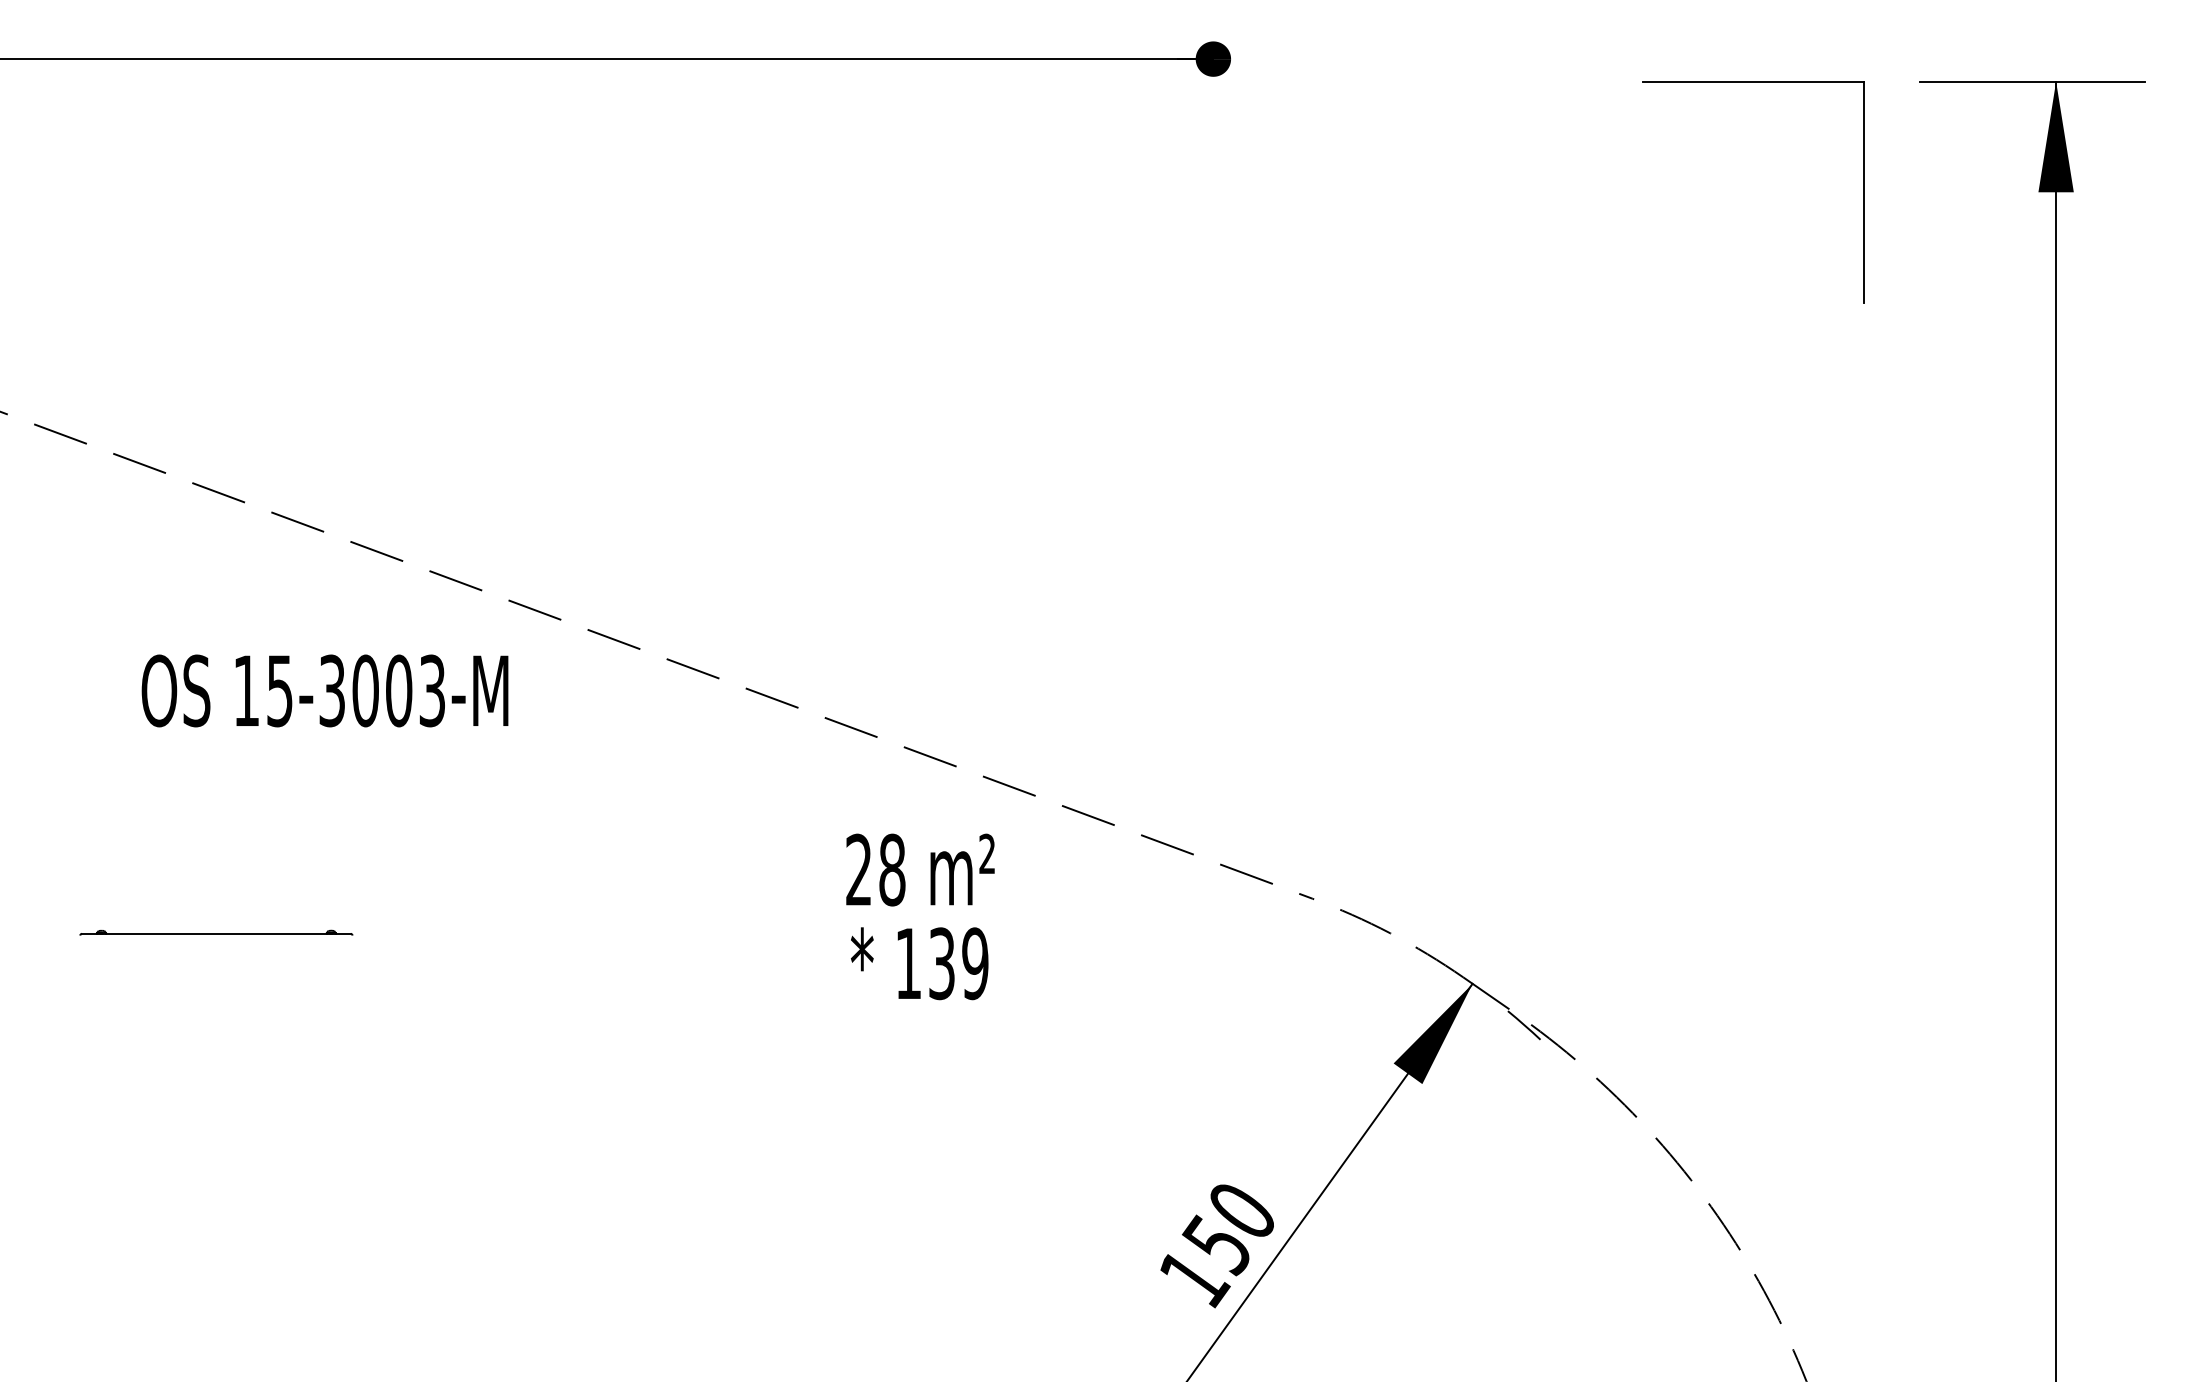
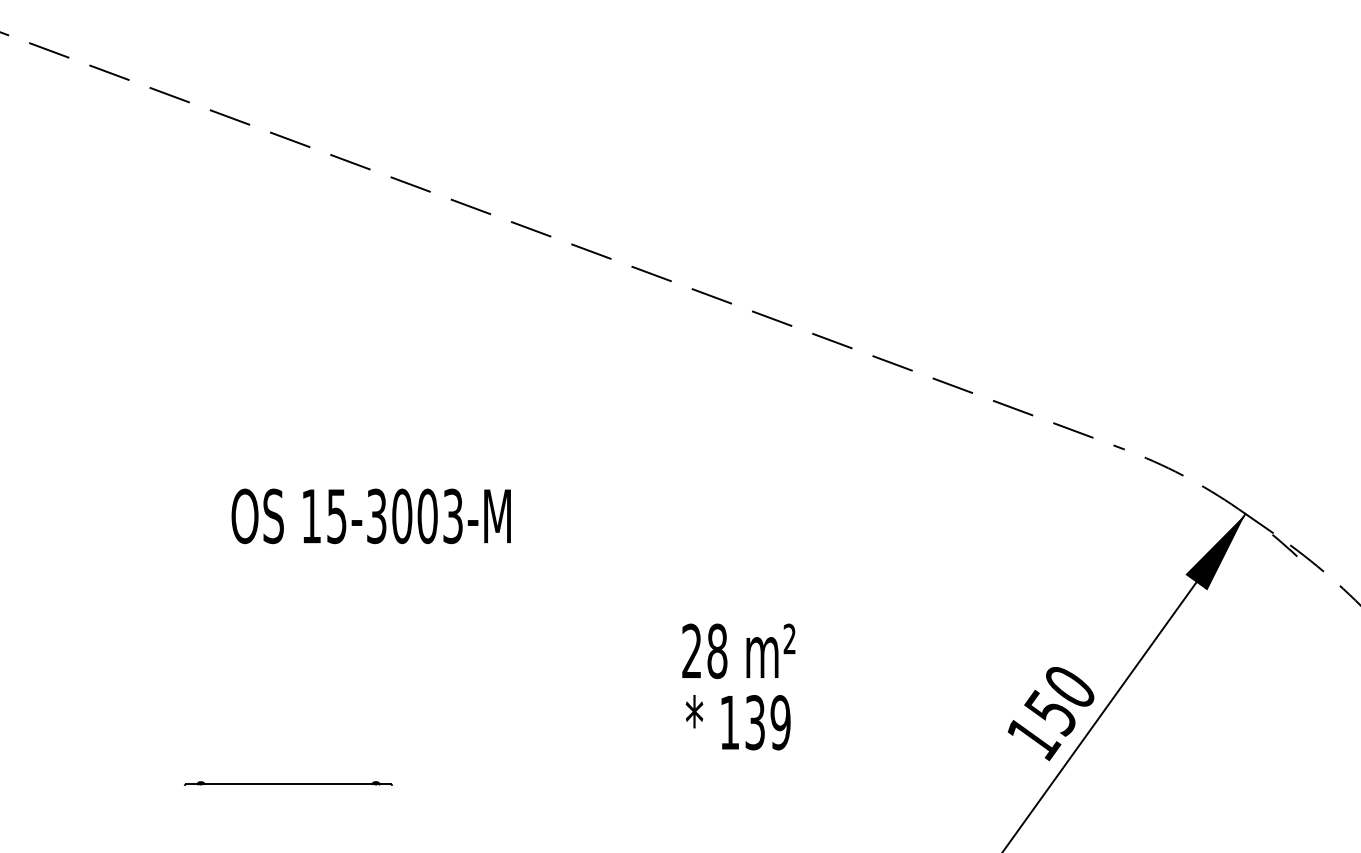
text: (324, 690) -> (370, 516), moved
text: (920, 916) -> (738, 686), moved
part: (216, 932) -> (288, 783), moved

